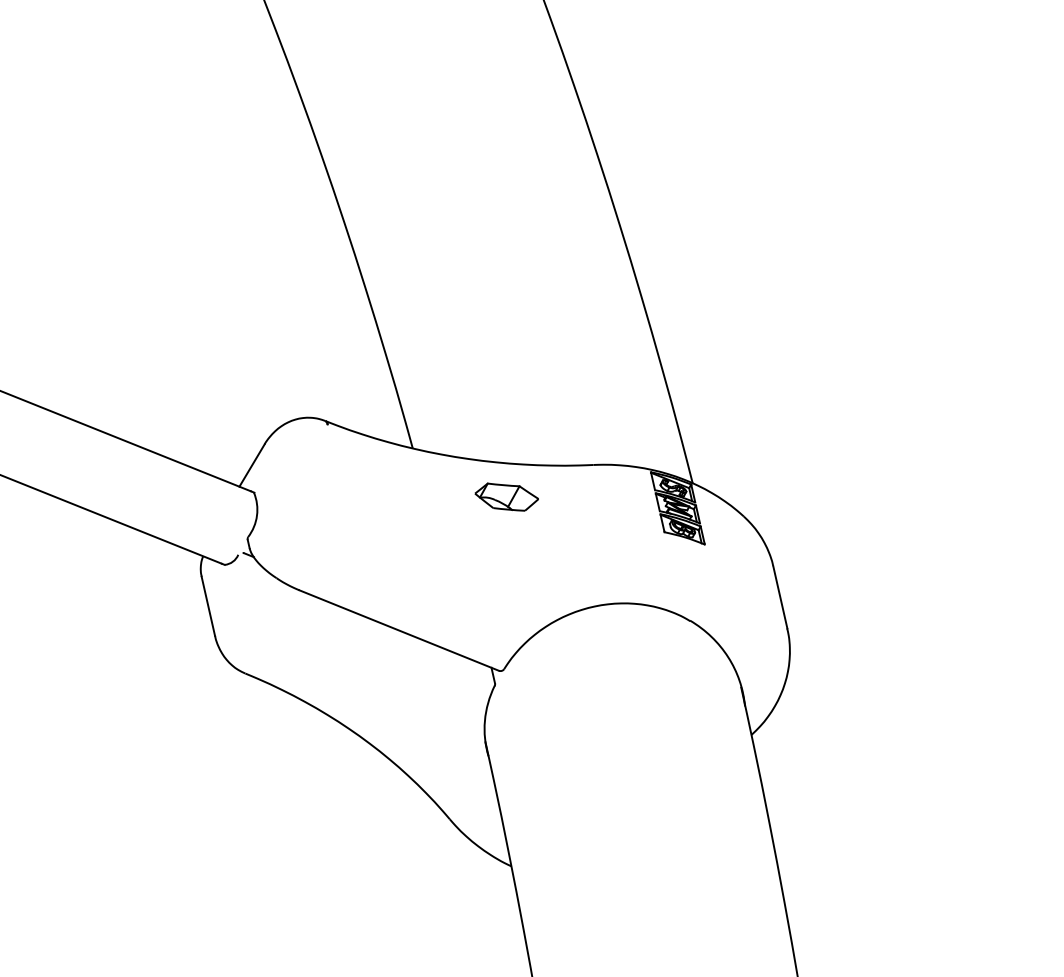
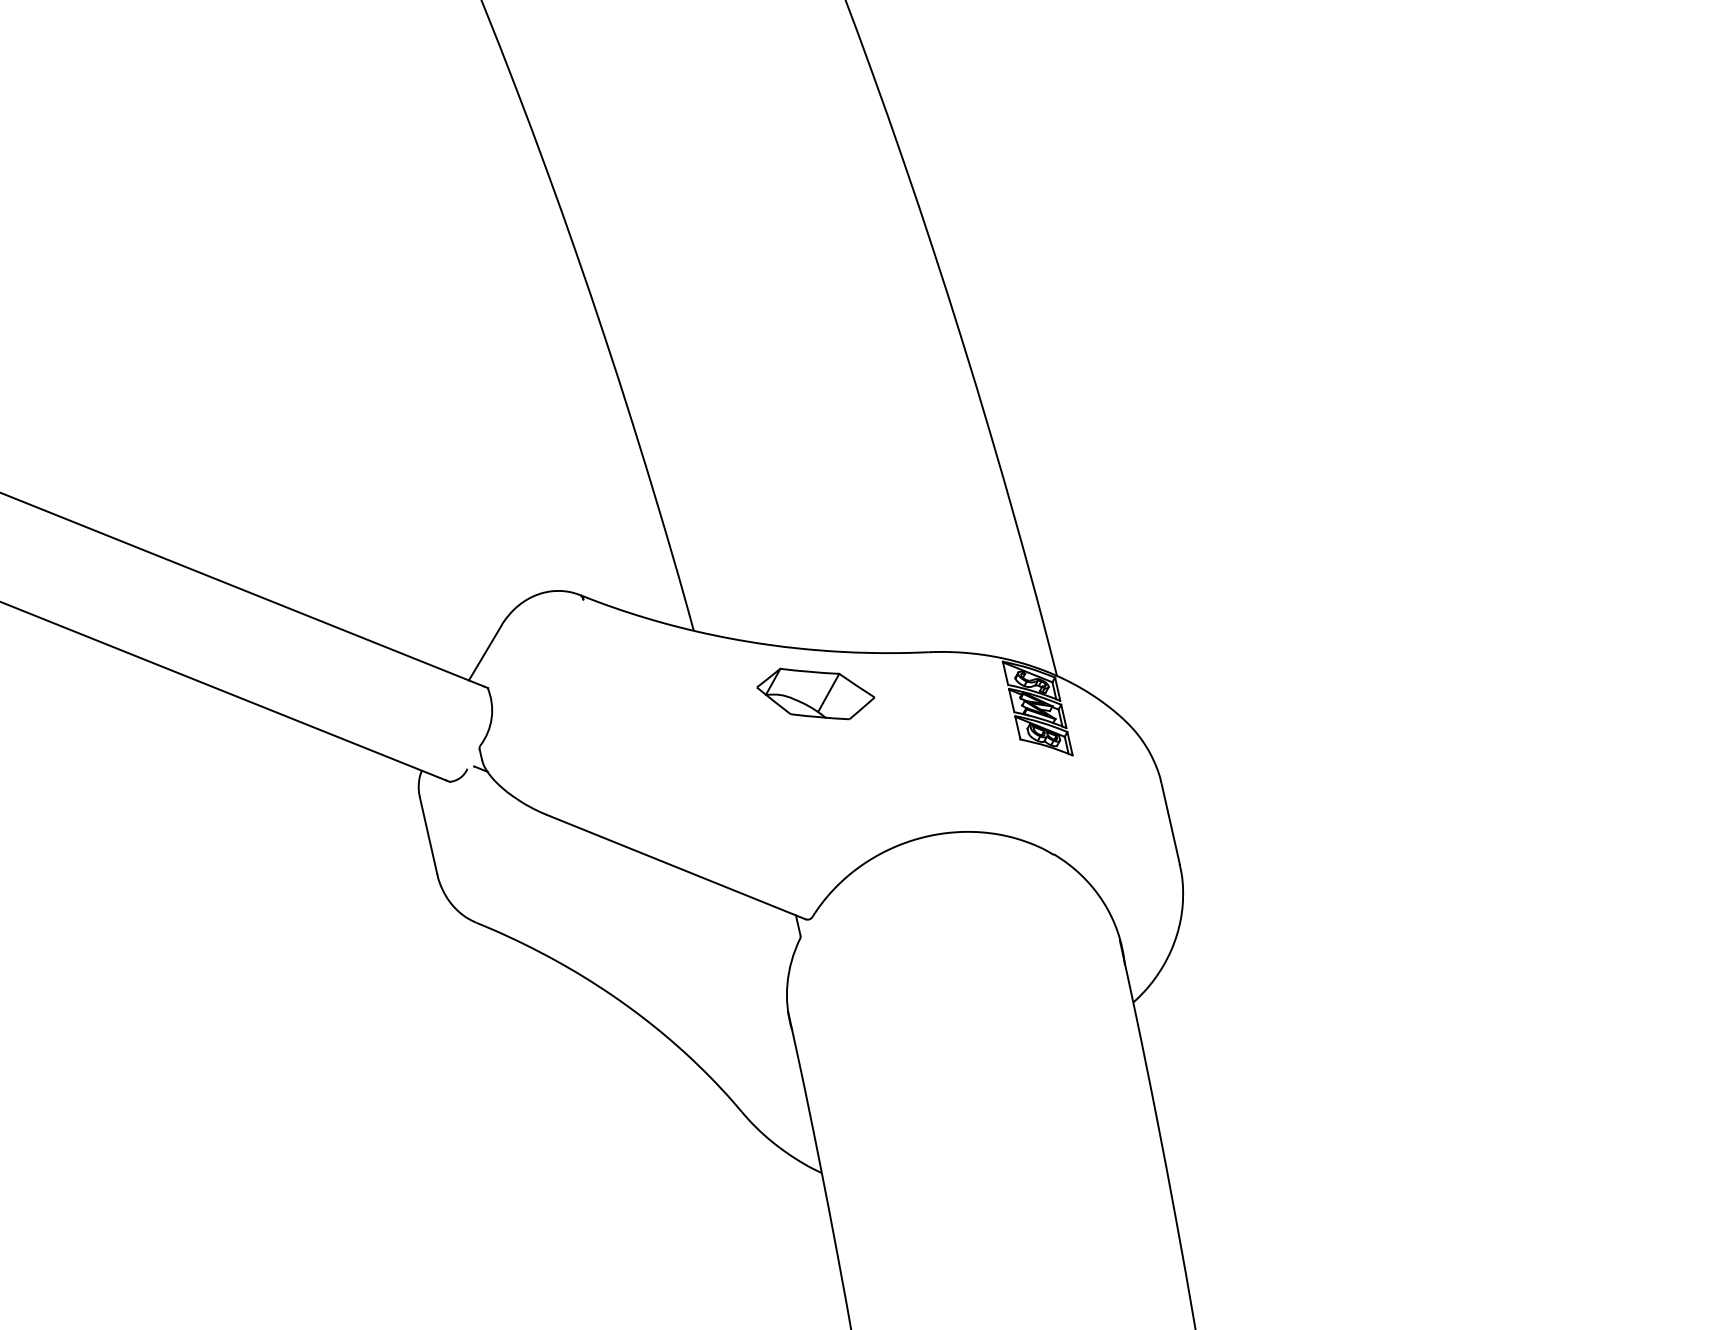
part: (506, 496) -> (815, 693), size x1.43

